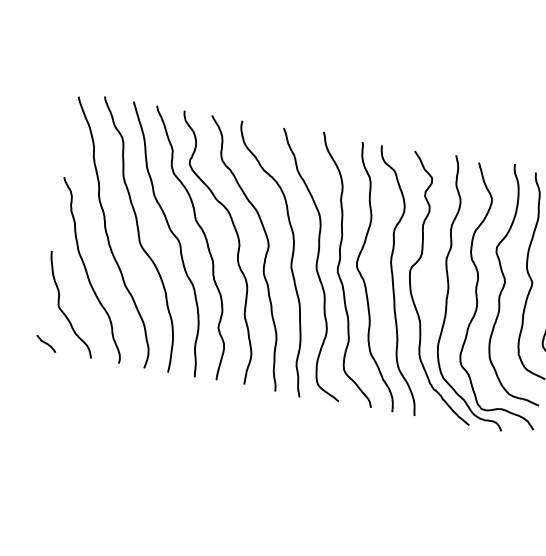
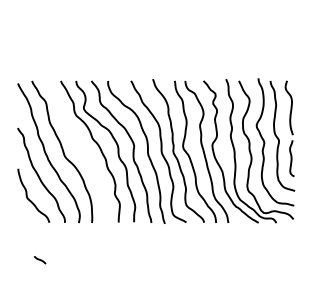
curve: (170, 234) -> (80, 148), removed
line: (45, 344) -> (39, 260), moved

